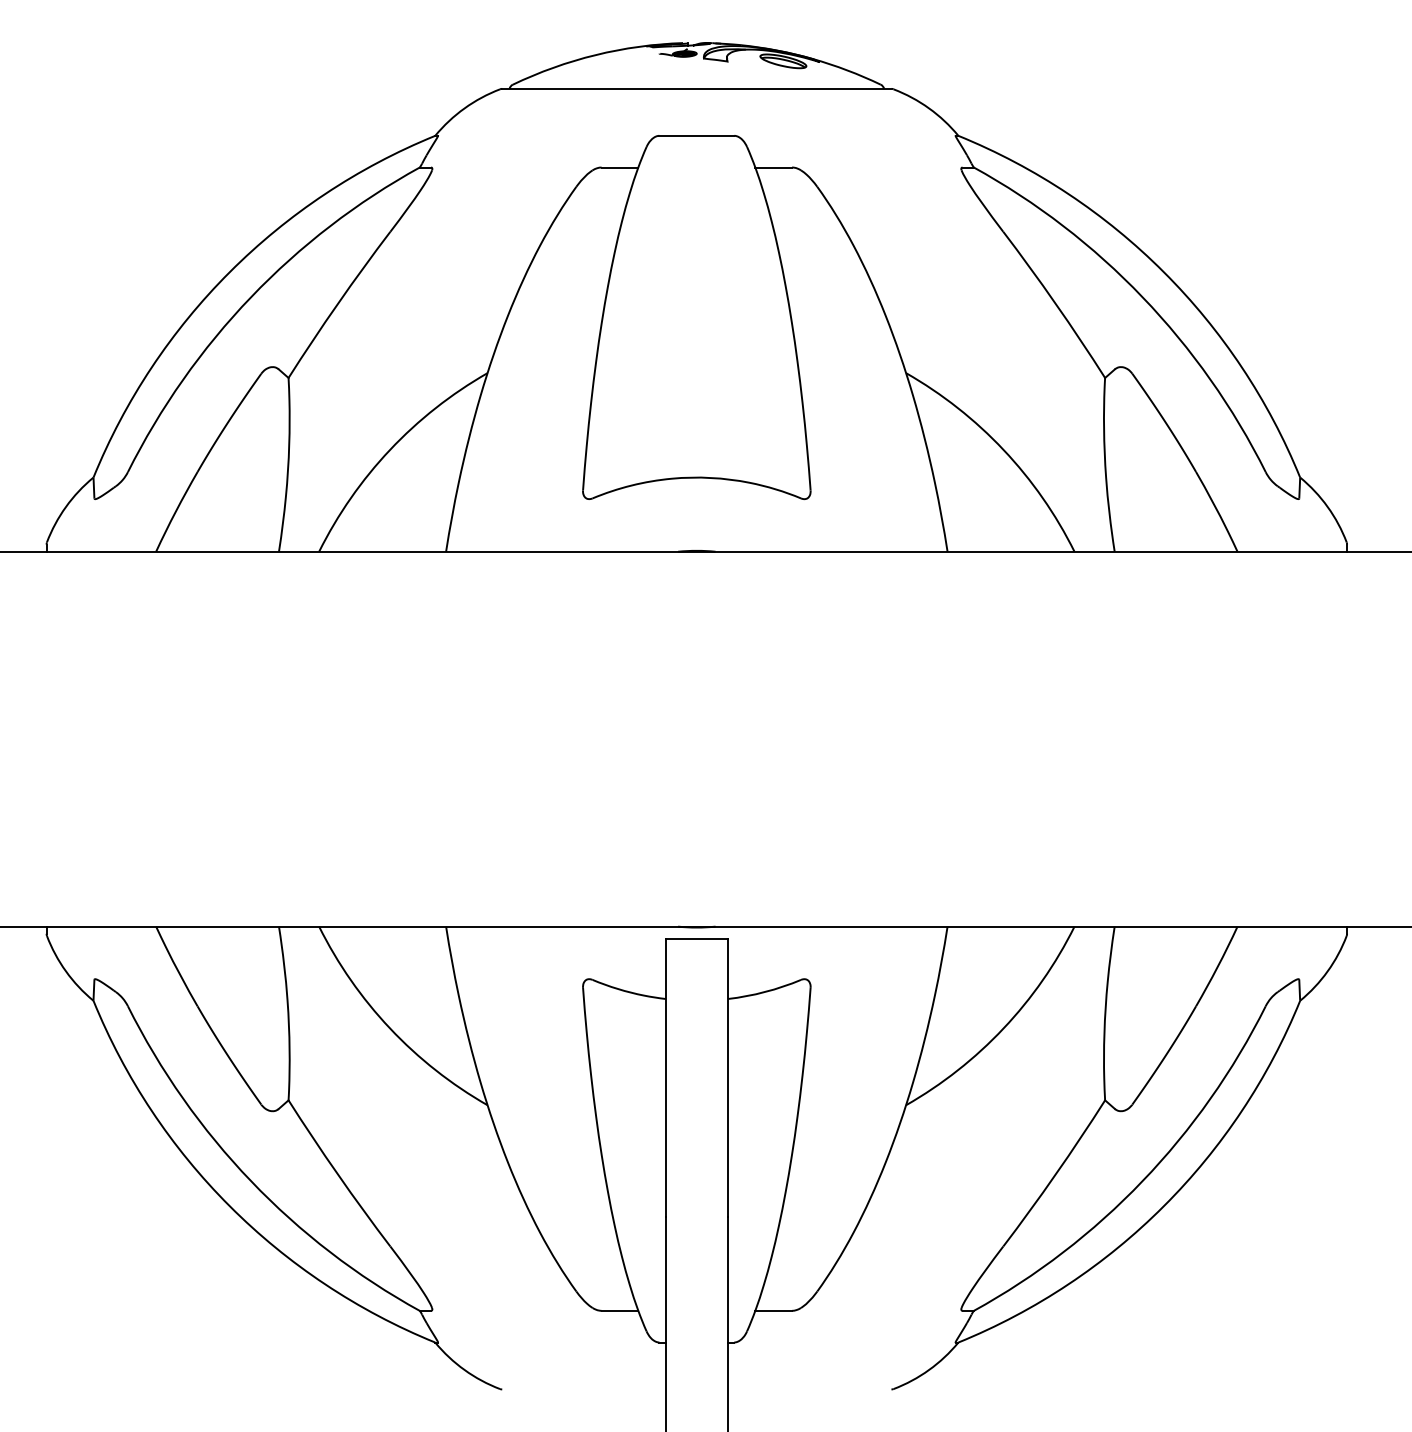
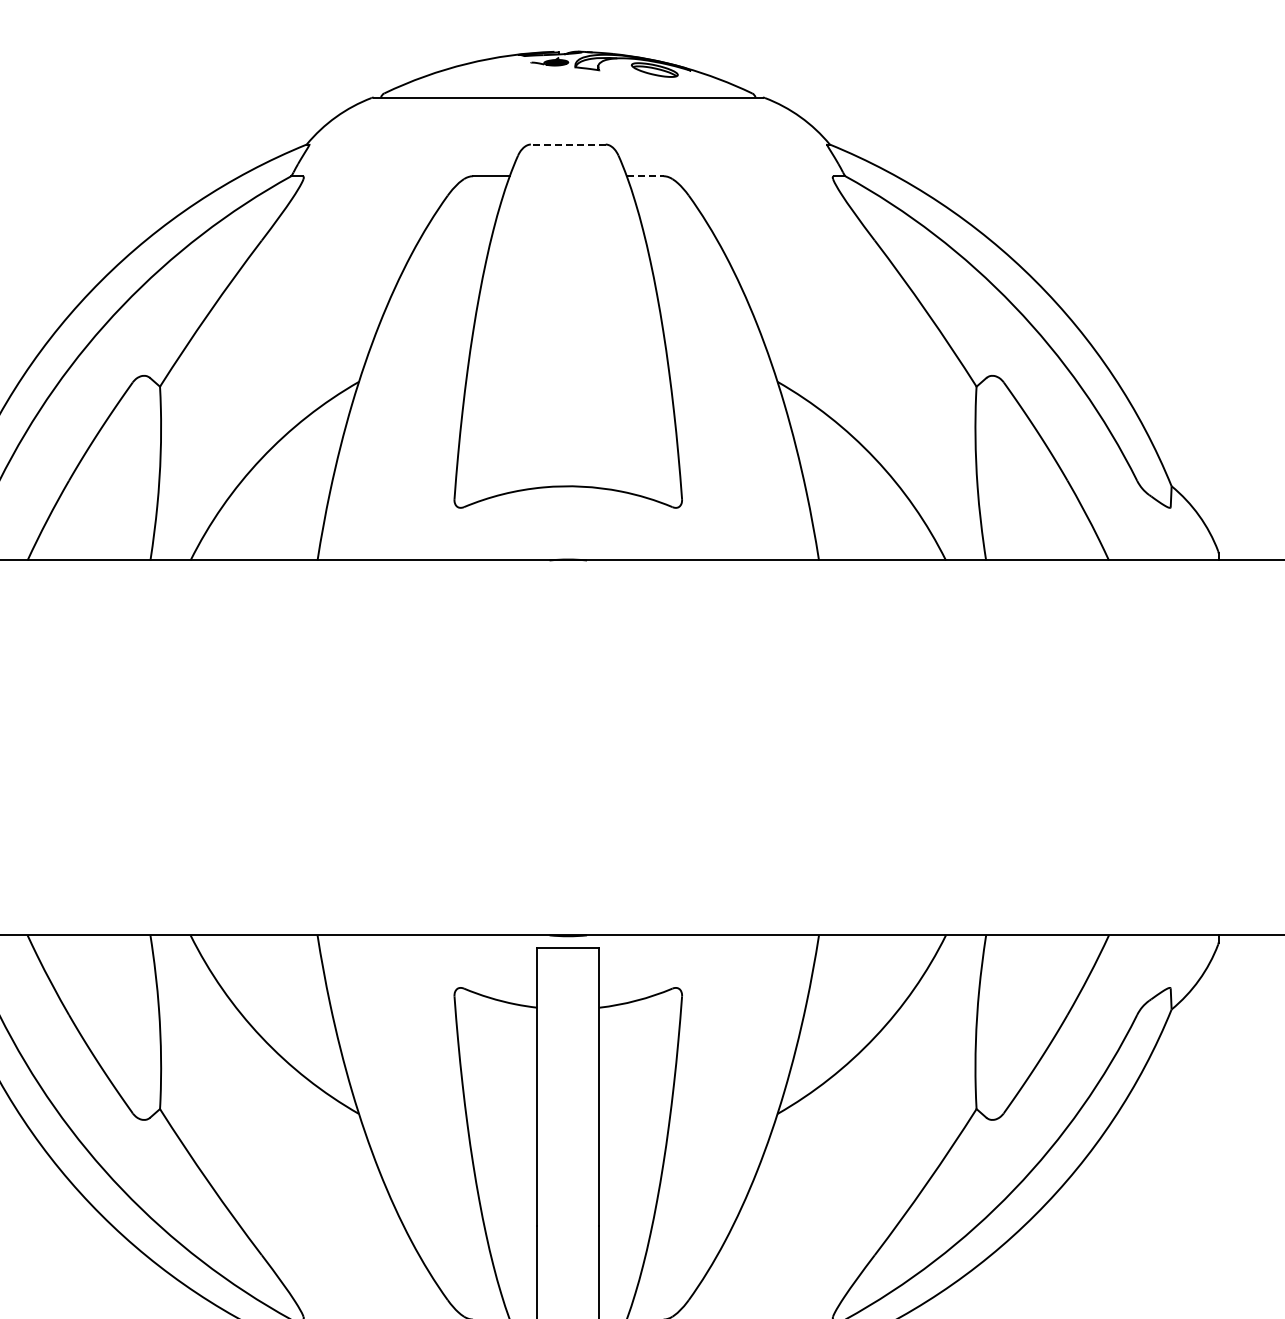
line: (696, 135) -> (567, 144), solid -> dashed
line: (774, 167) -> (645, 176), solid -> dashed

